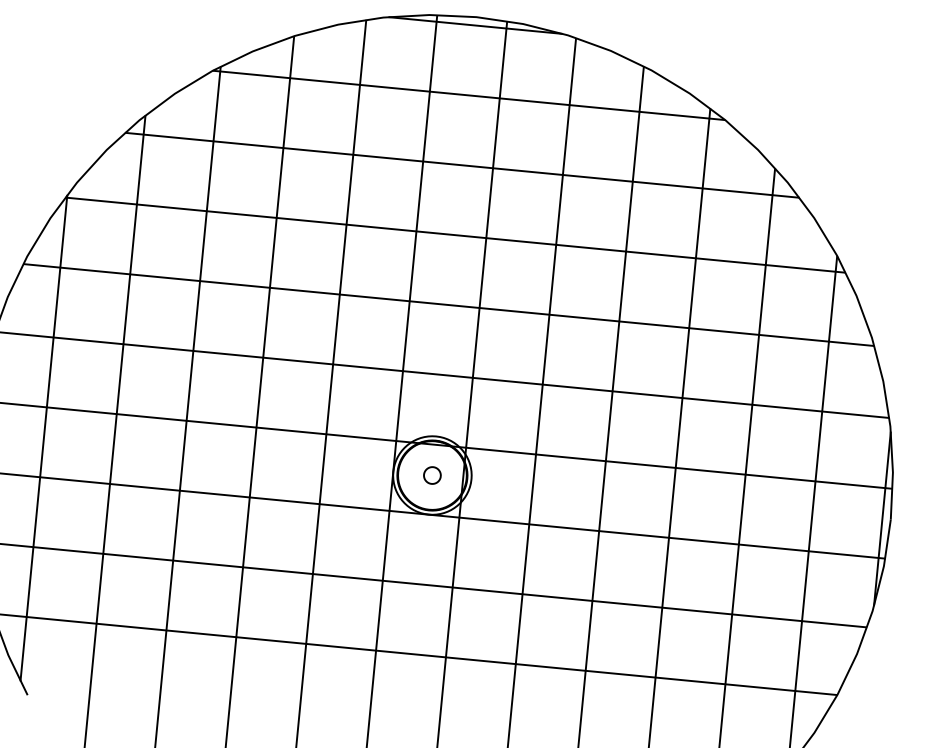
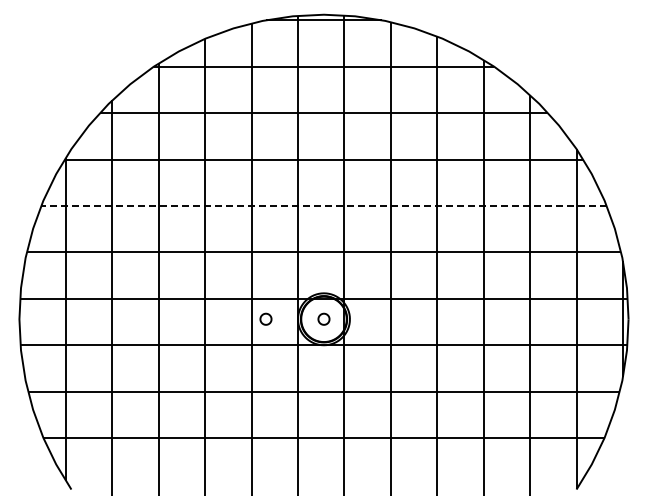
line: (448, 305) -> (323, 206), solid -> dashed
part: (344, 465) -> (265, 318), added

